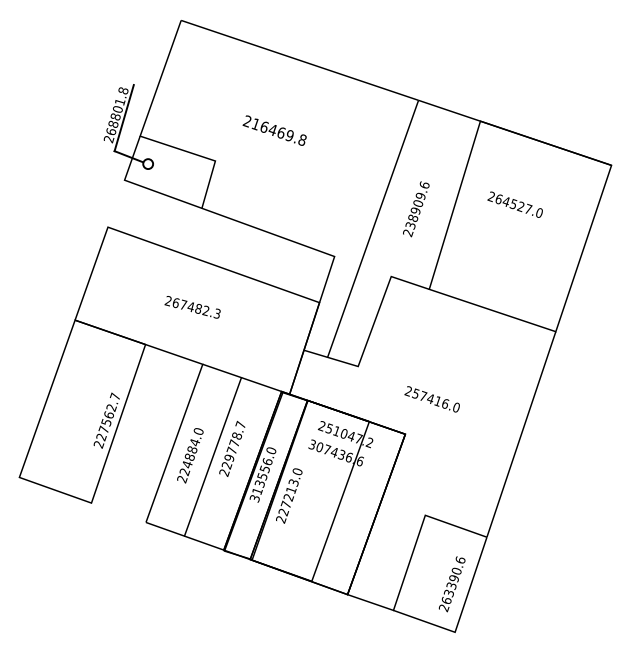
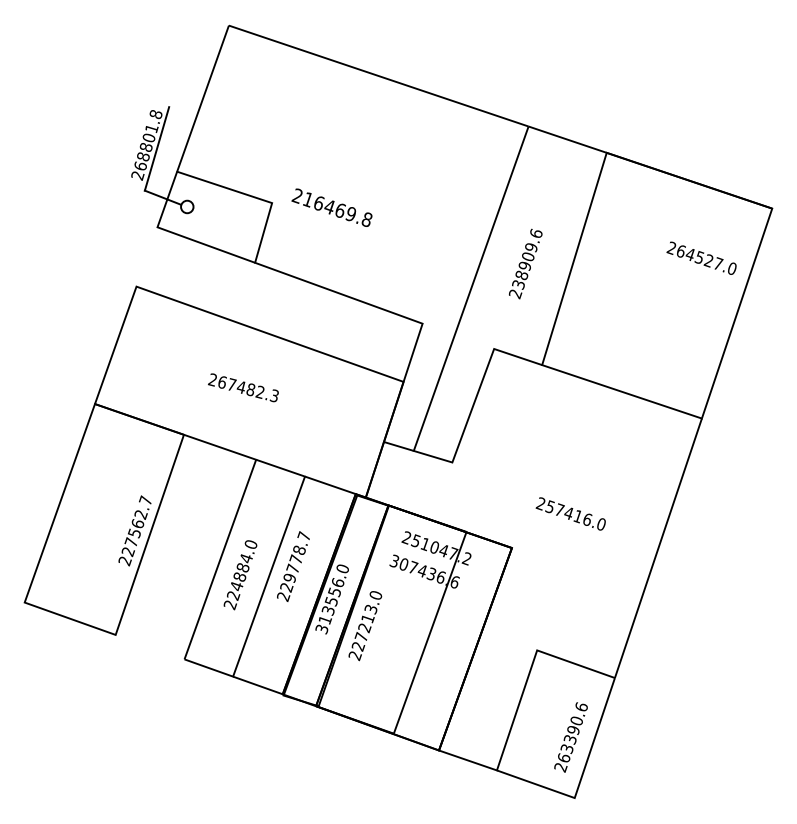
text: (274, 130) -> (331, 207), moved
text: (515, 204) -> (701, 257), moved
text: (431, 398) -> (570, 513), moved

